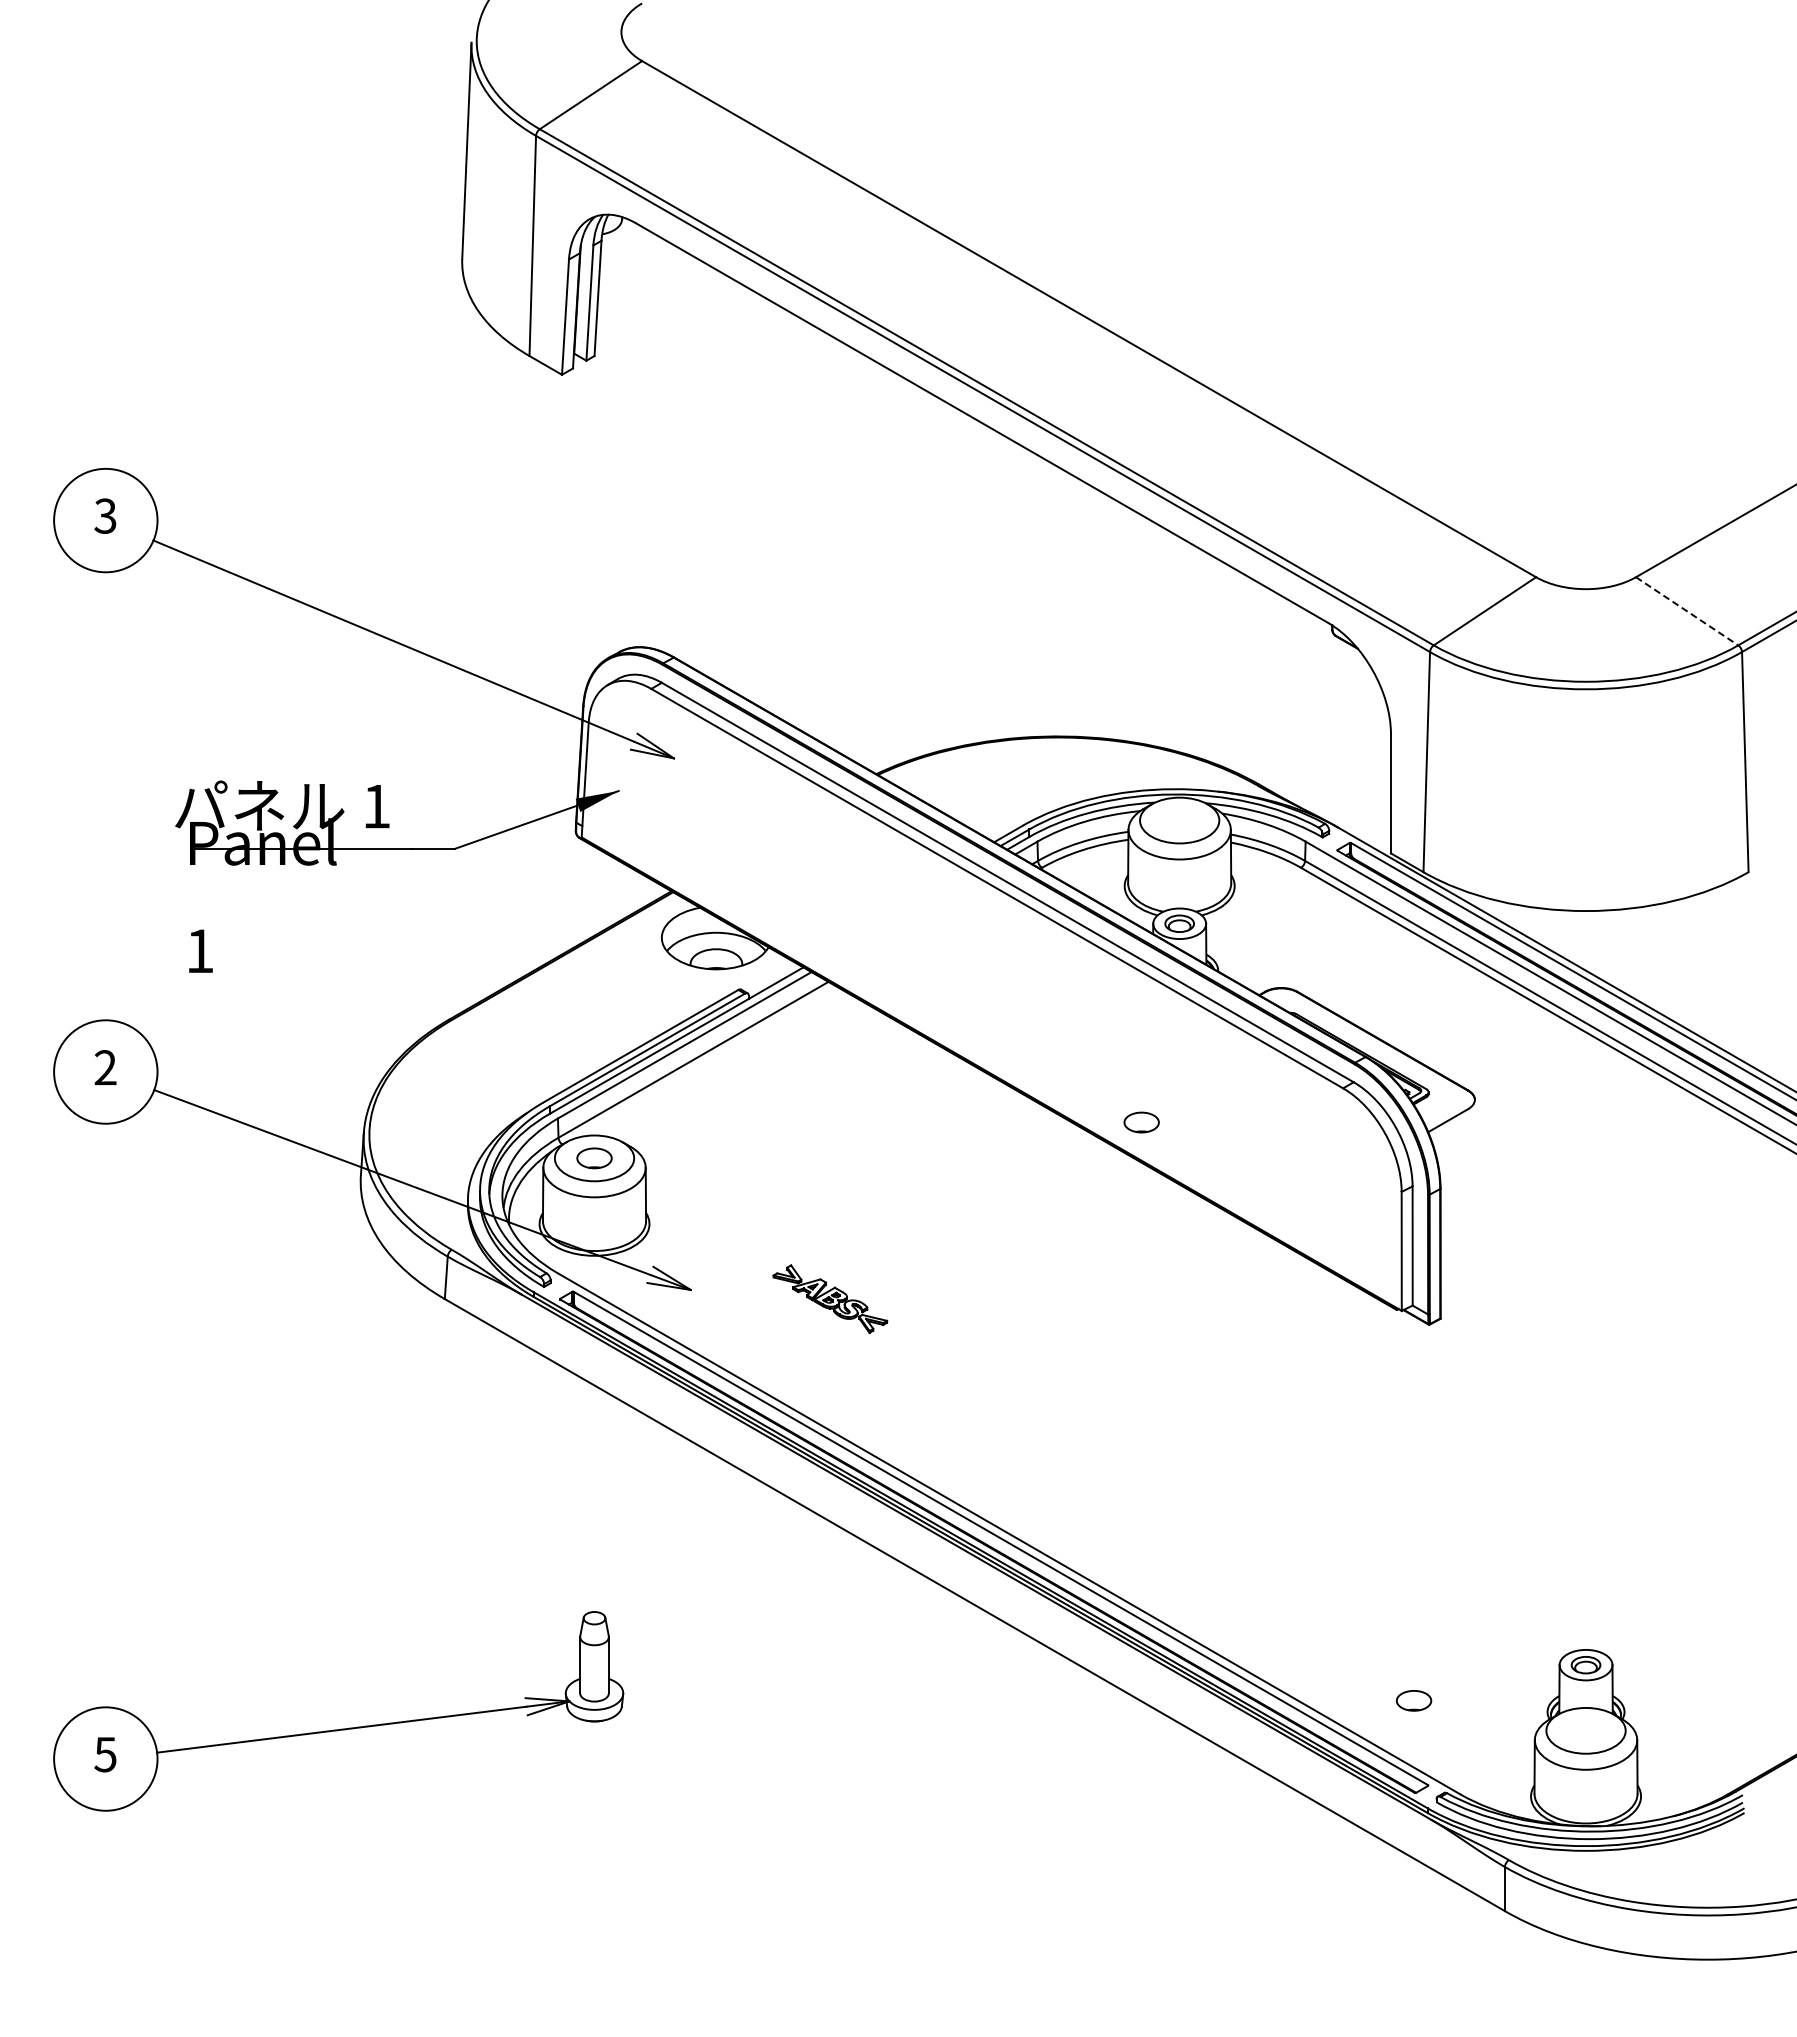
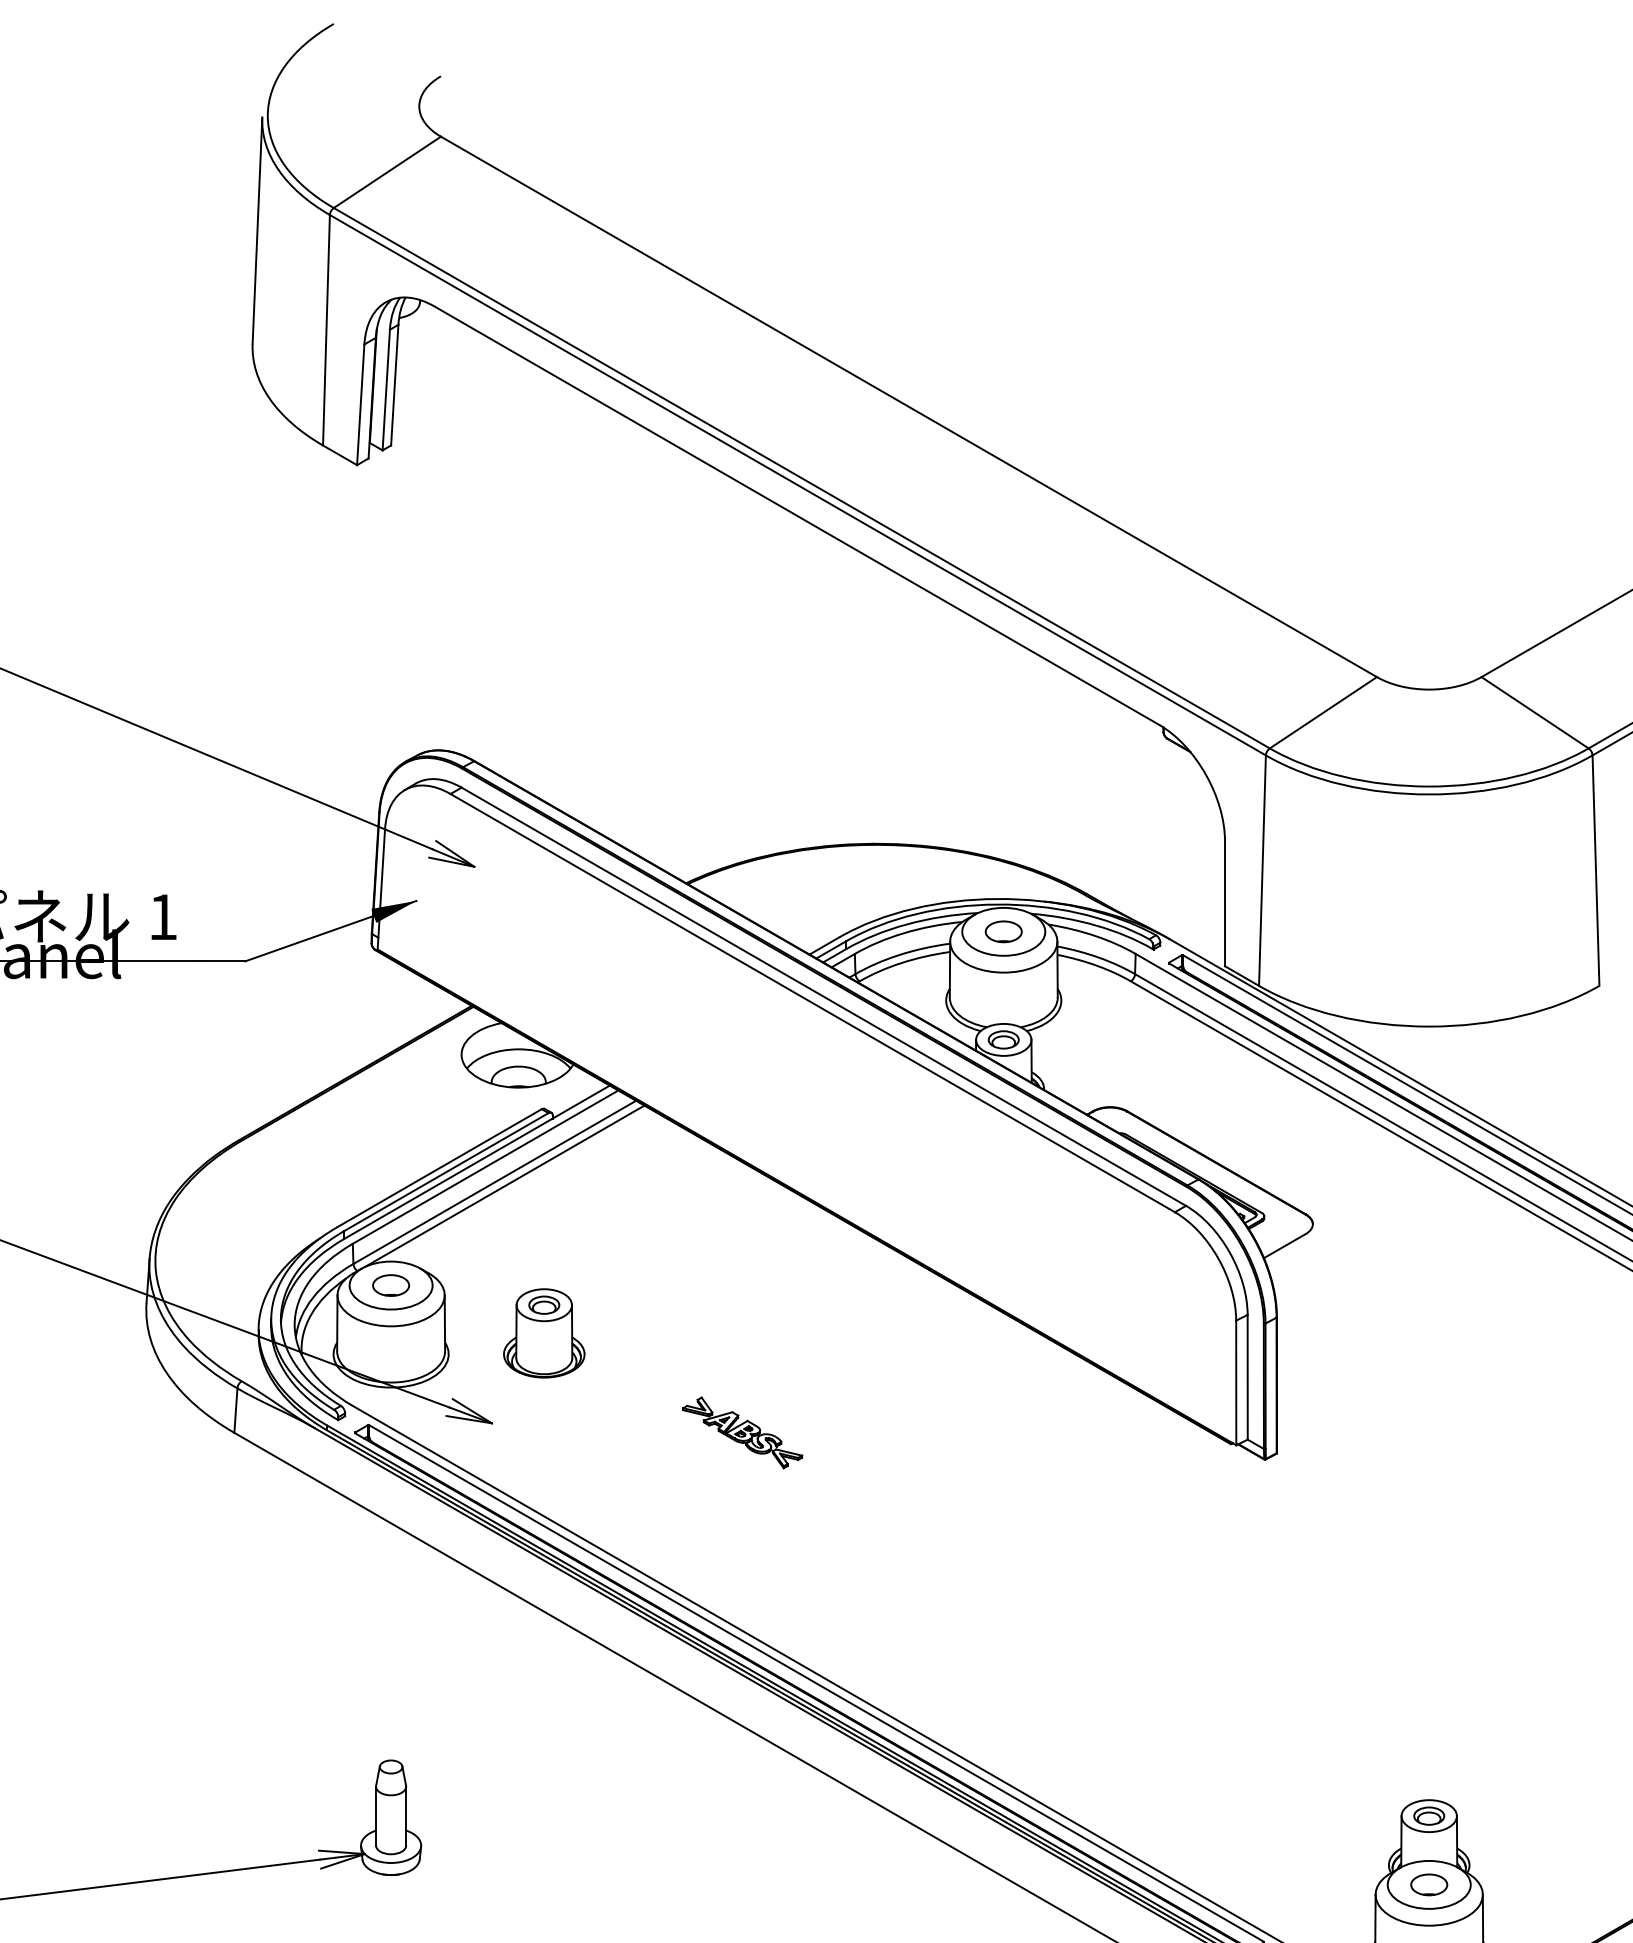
line: (1687, 611) -> (1535, 712), dashed -> solid
line: (702, 1063) -> (504, 1186), added
part: (1141, 1122) -> (1003, 931), moved
part: (740, 1204) -> (543, 1333), added
part: (830, 1298) -> (742, 1432), moved
part: (1414, 1700) -> (1429, 1884), moved

